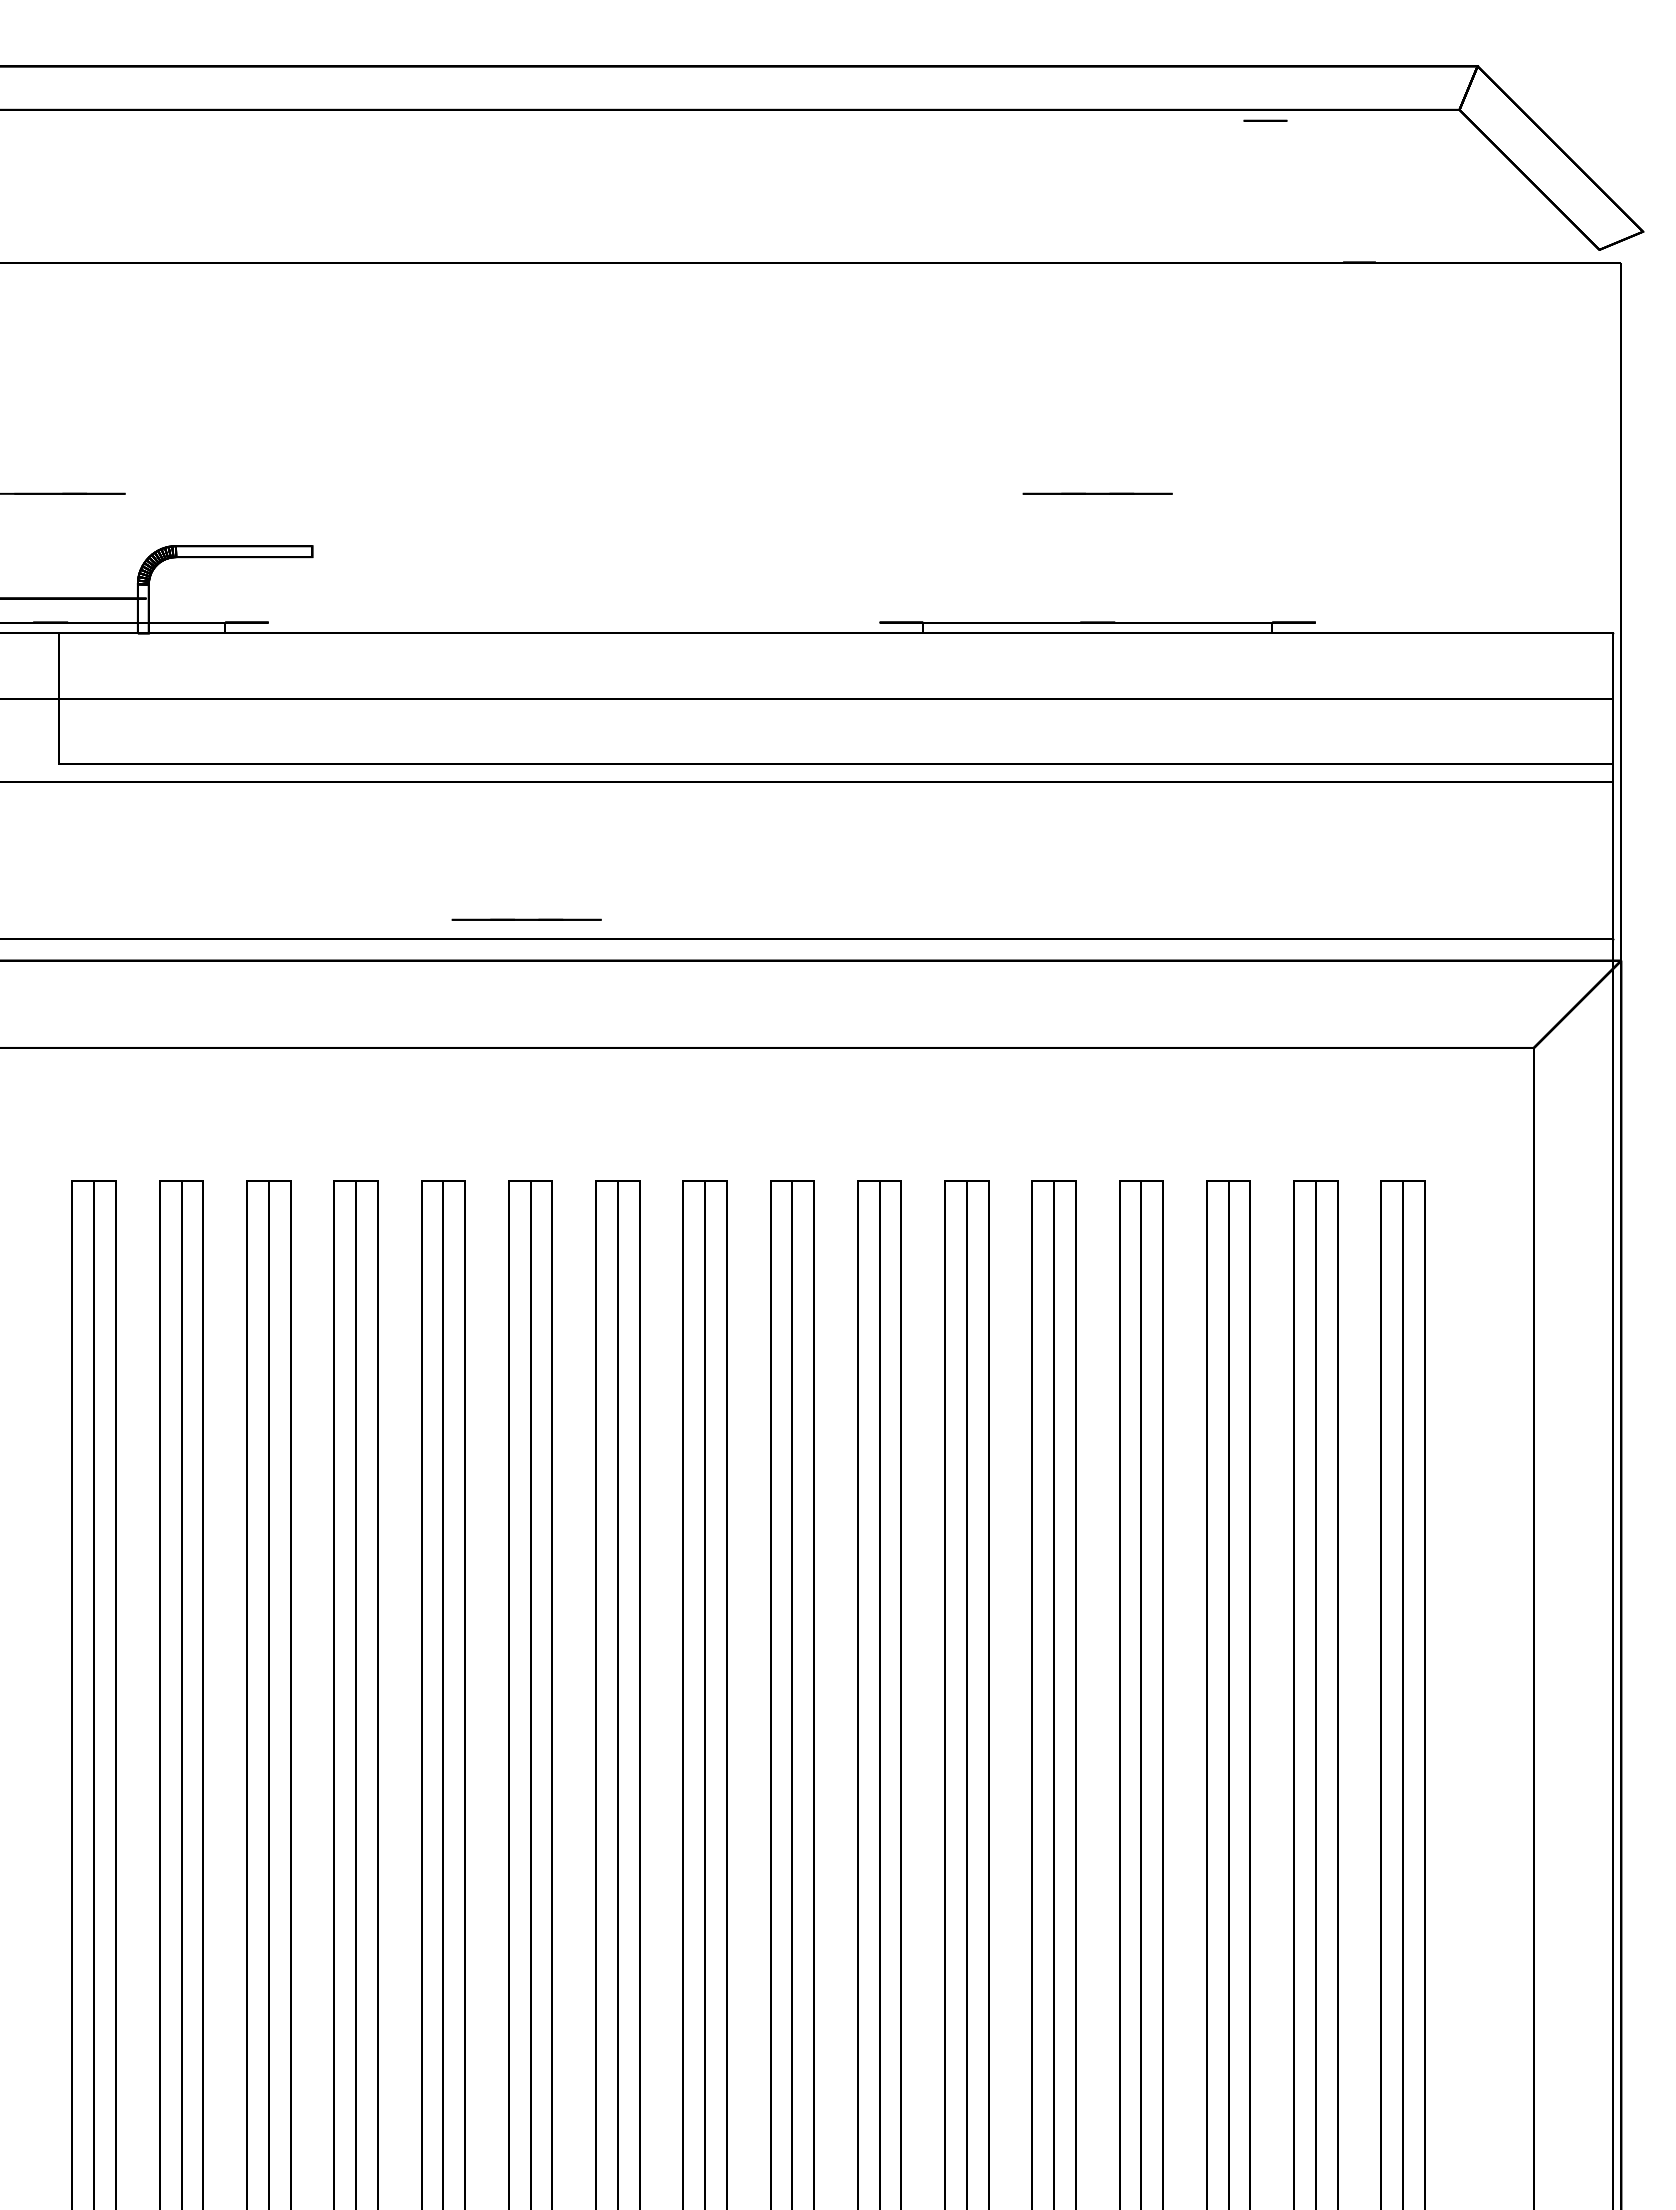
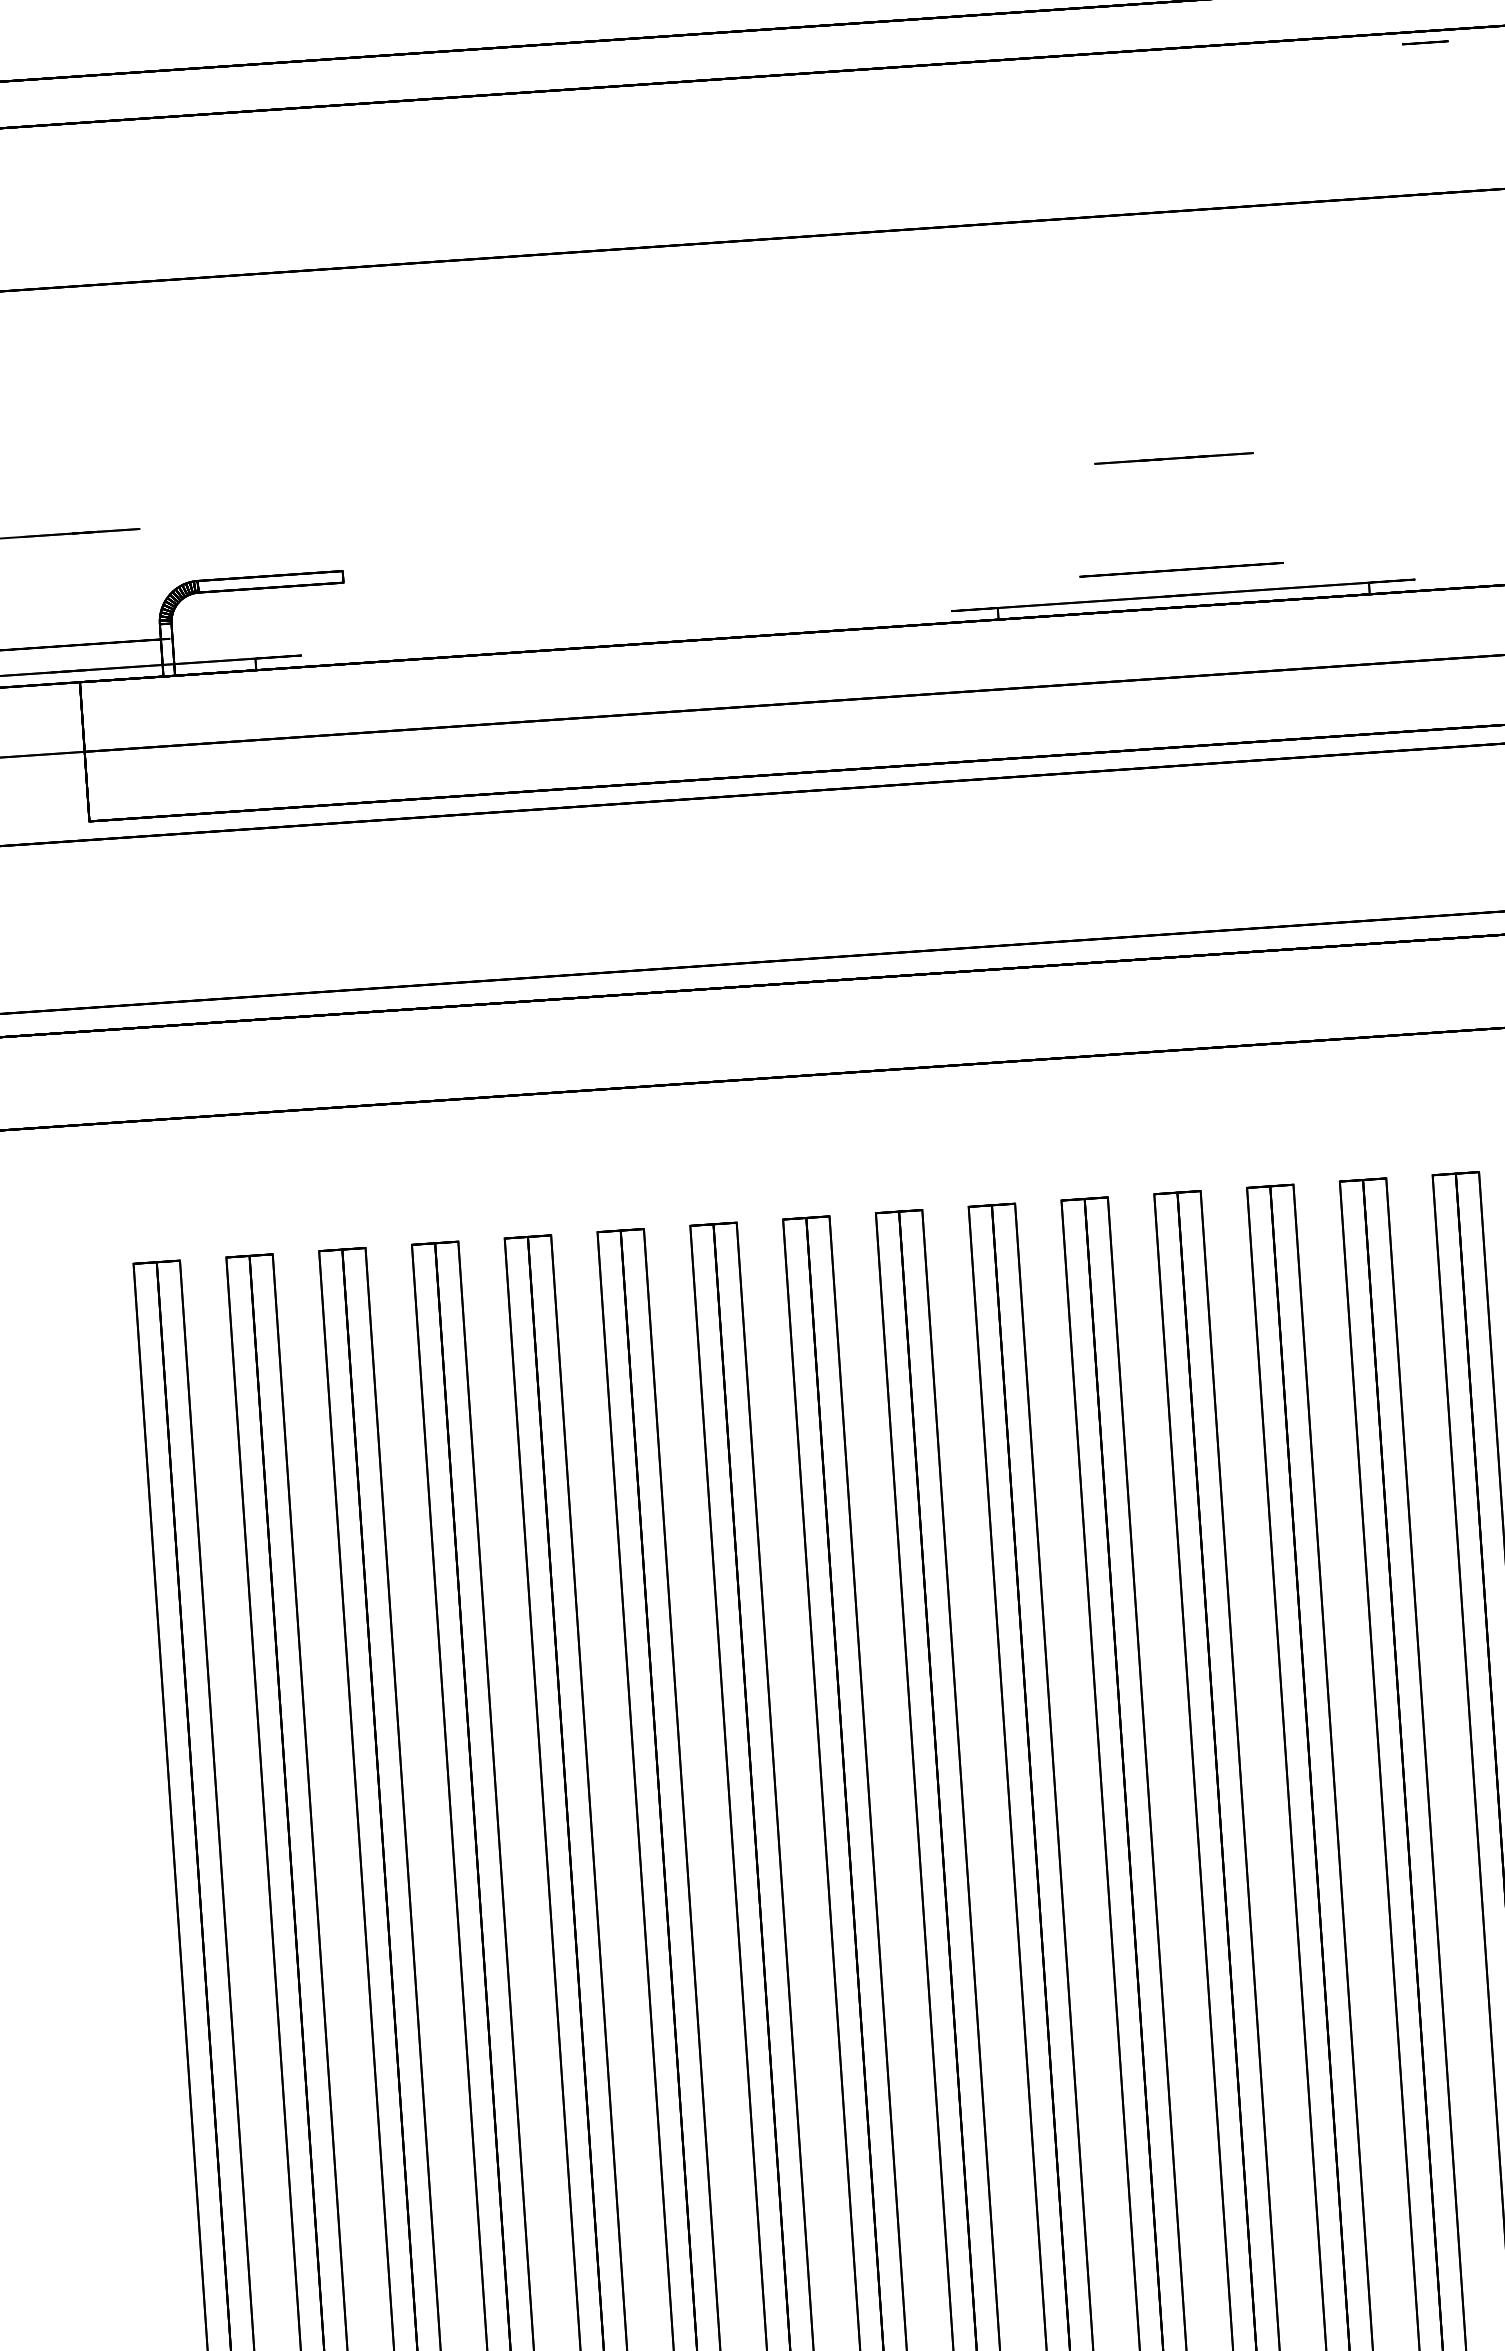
circle: (1265, 120) -> (1425, 42), moved
circle: (1097, 598) -> (1181, 569), added
line: (526, 919) -> (597, 952), removed

